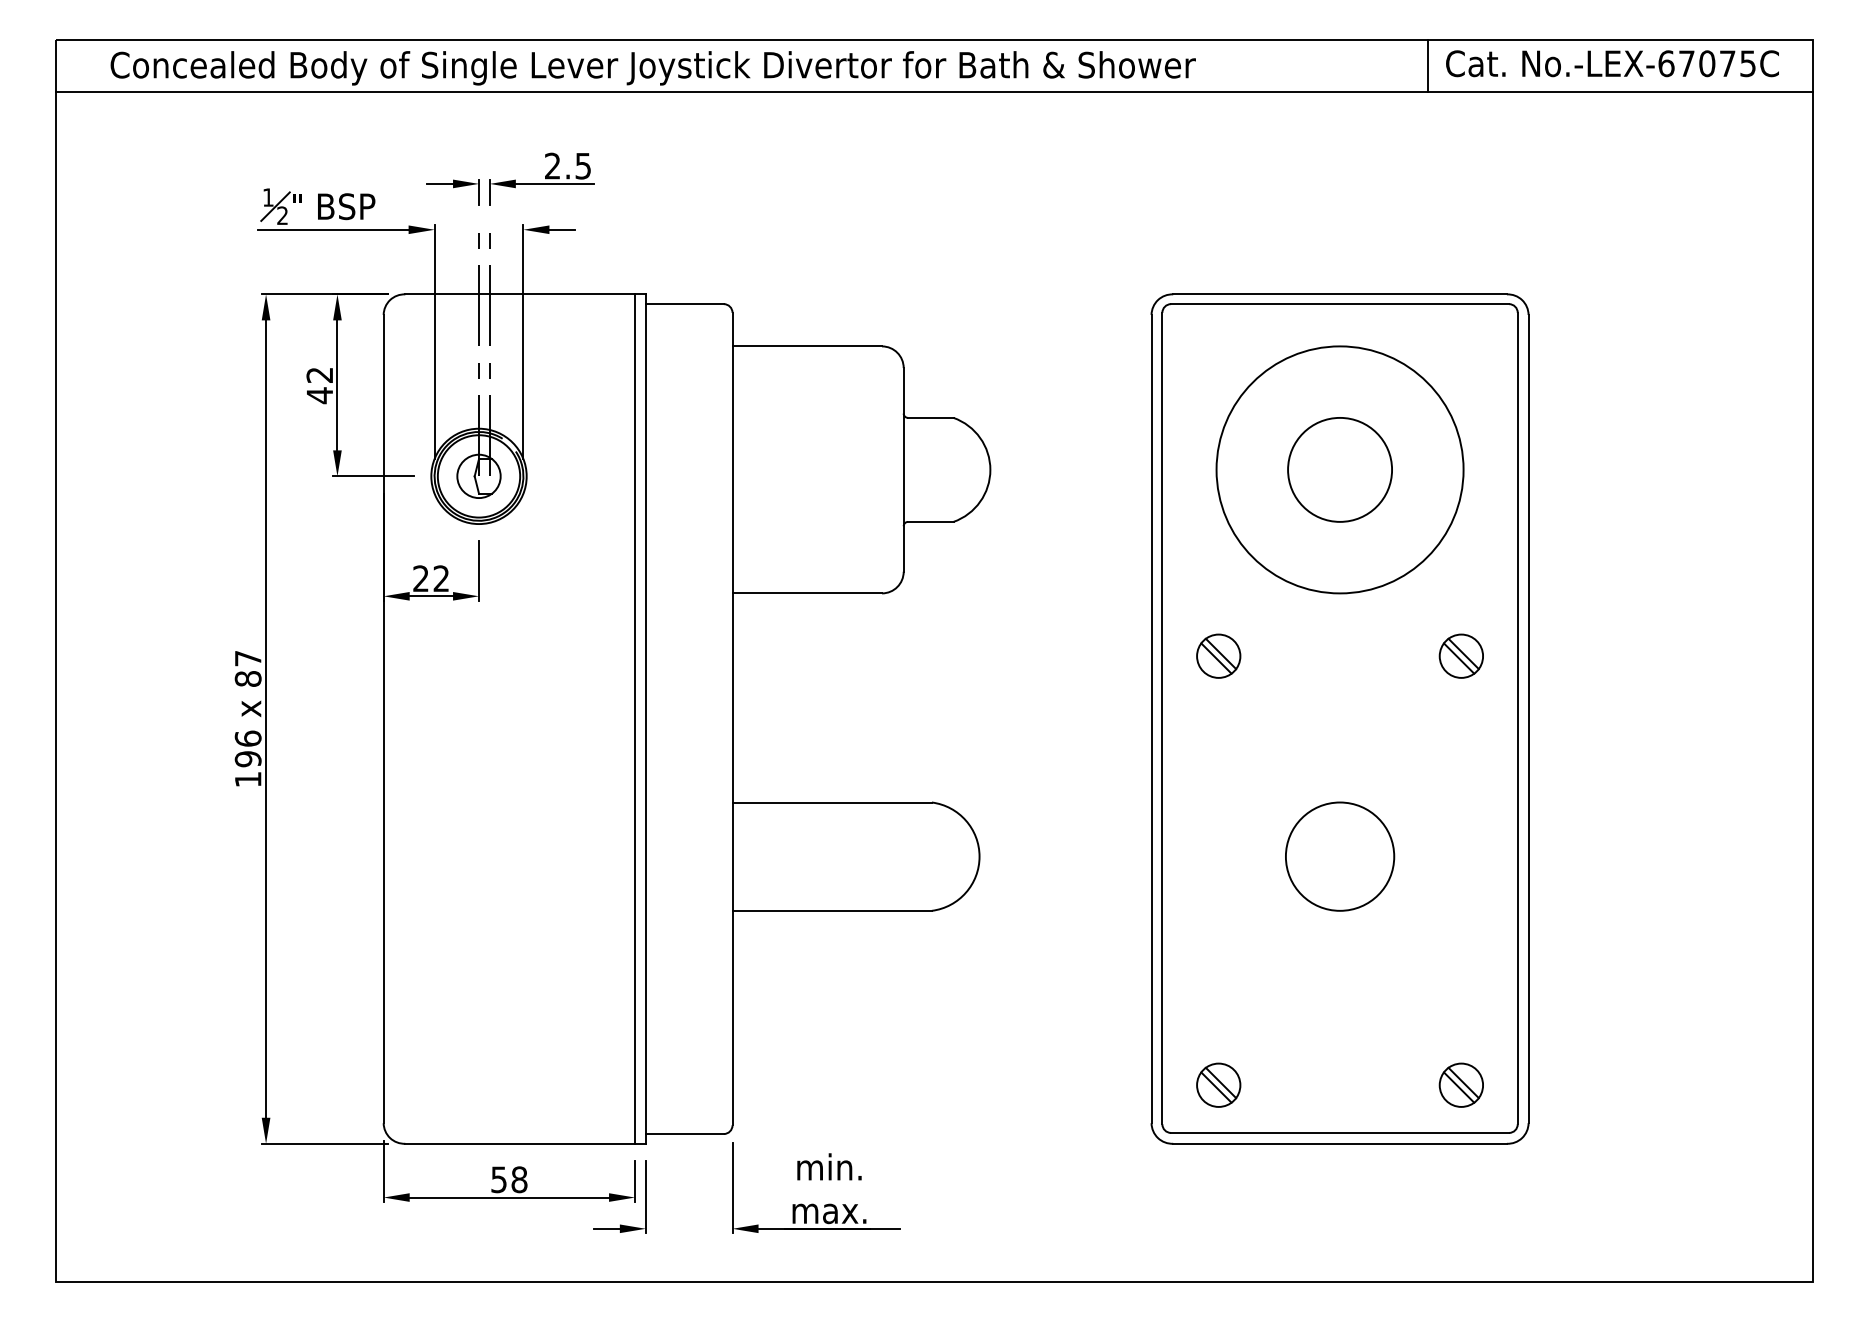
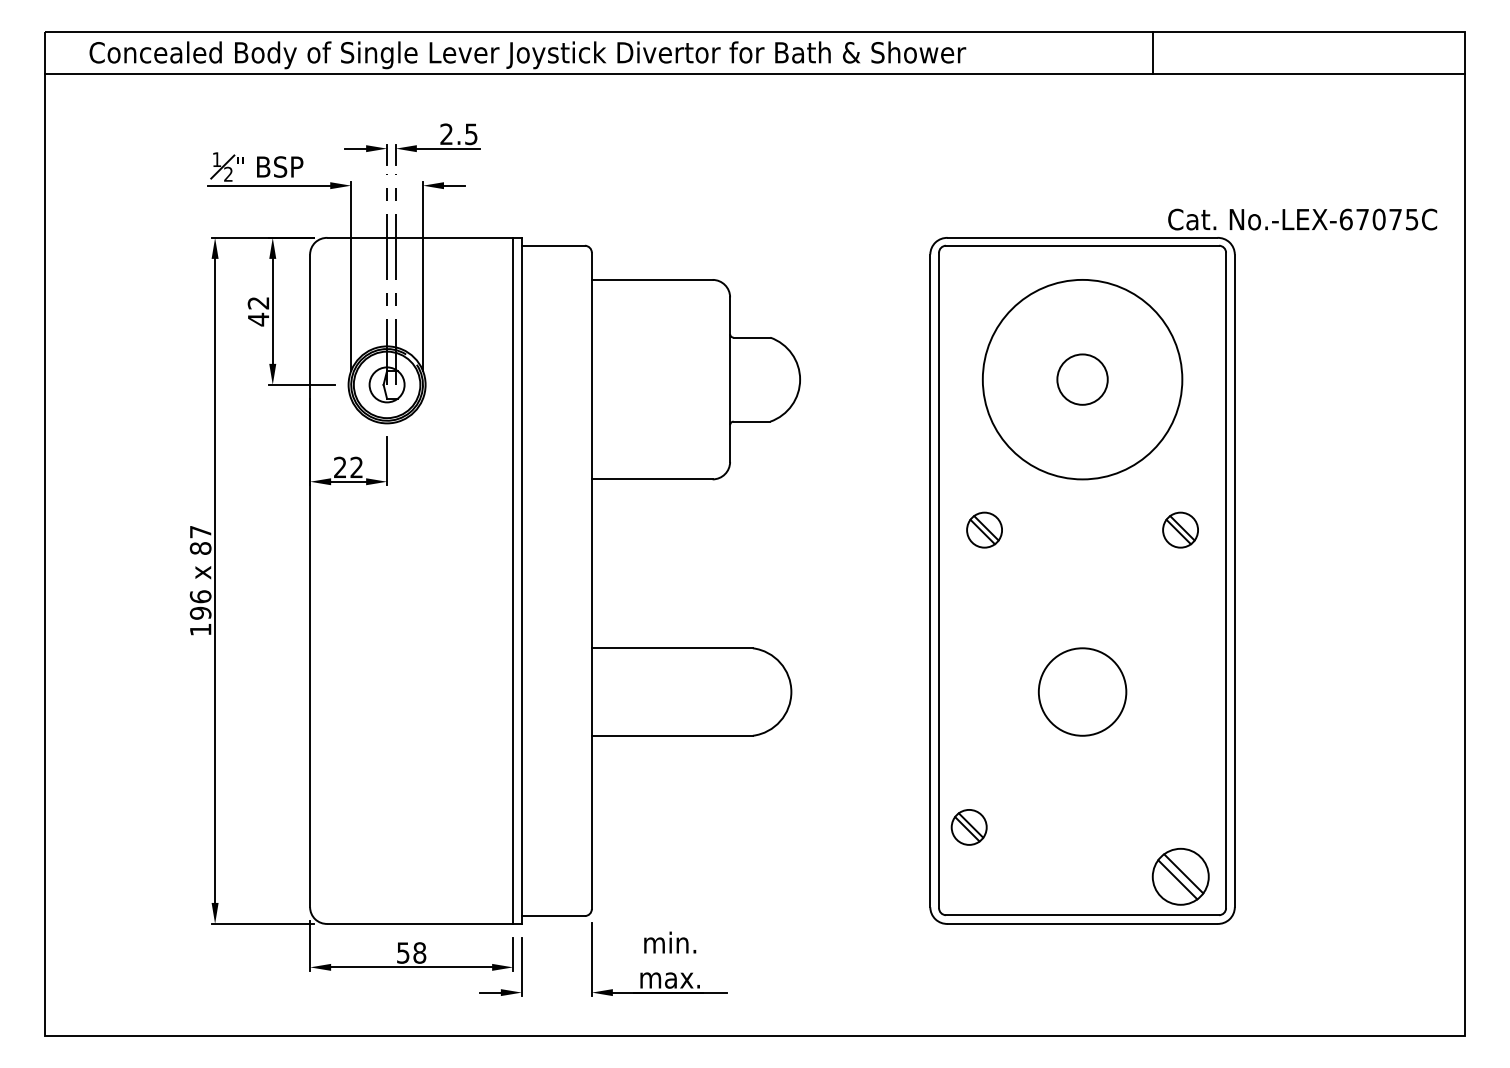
text: (1612, 63) -> (1302, 219), moved
circle: (1340, 469) -> (1082, 379), size x0.6
part: (1218, 1084) -> (969, 826), moved
part: (1460, 1084) -> (1179, 876), size x1.6

